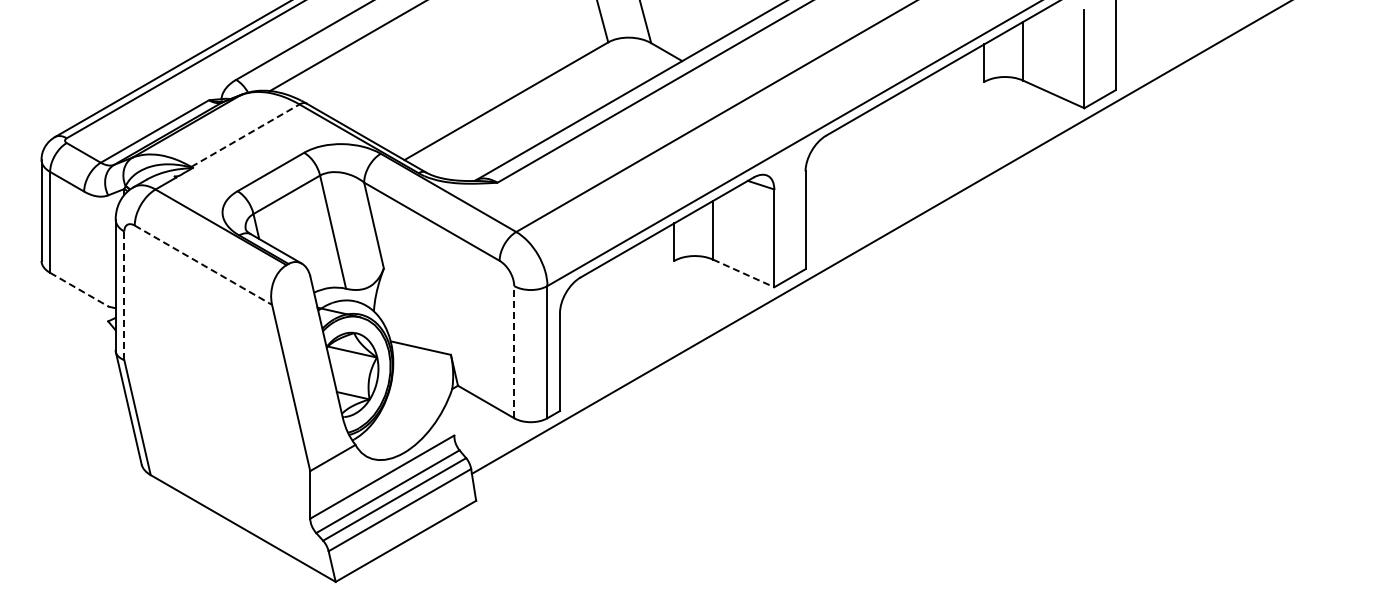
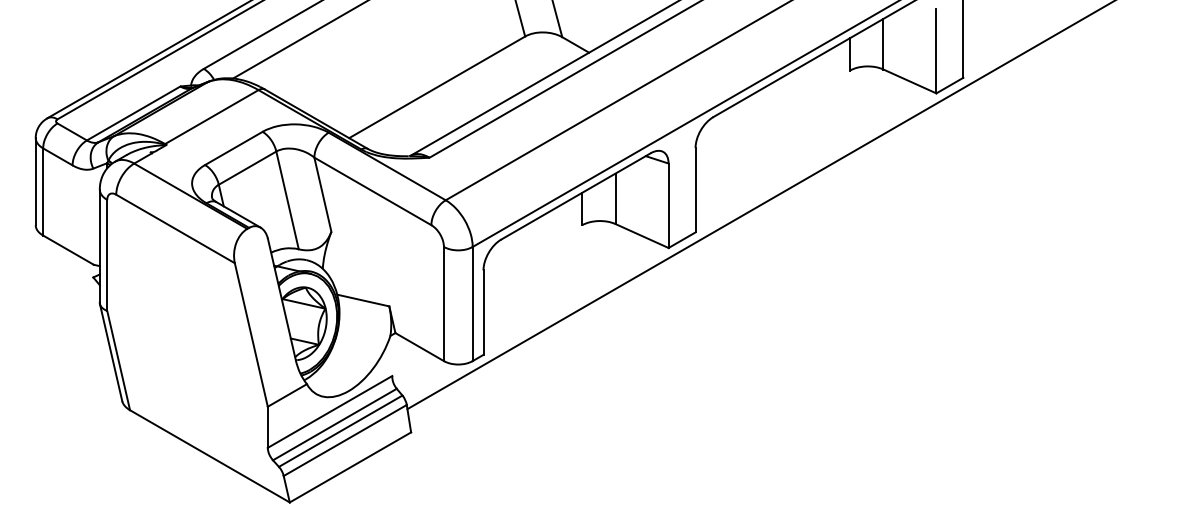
line: (245, 135) -> (211, 116), dashed -> solid
line: (203, 265) -> (175, 229), dashed -> solid
line: (743, 273) -> (641, 236), dashed -> solid
line: (79, 289) -> (68, 249), dashed -> solid
line: (124, 295) -> (107, 255), dashed -> solid
line: (514, 351) -> (444, 303), dashed -> solid

